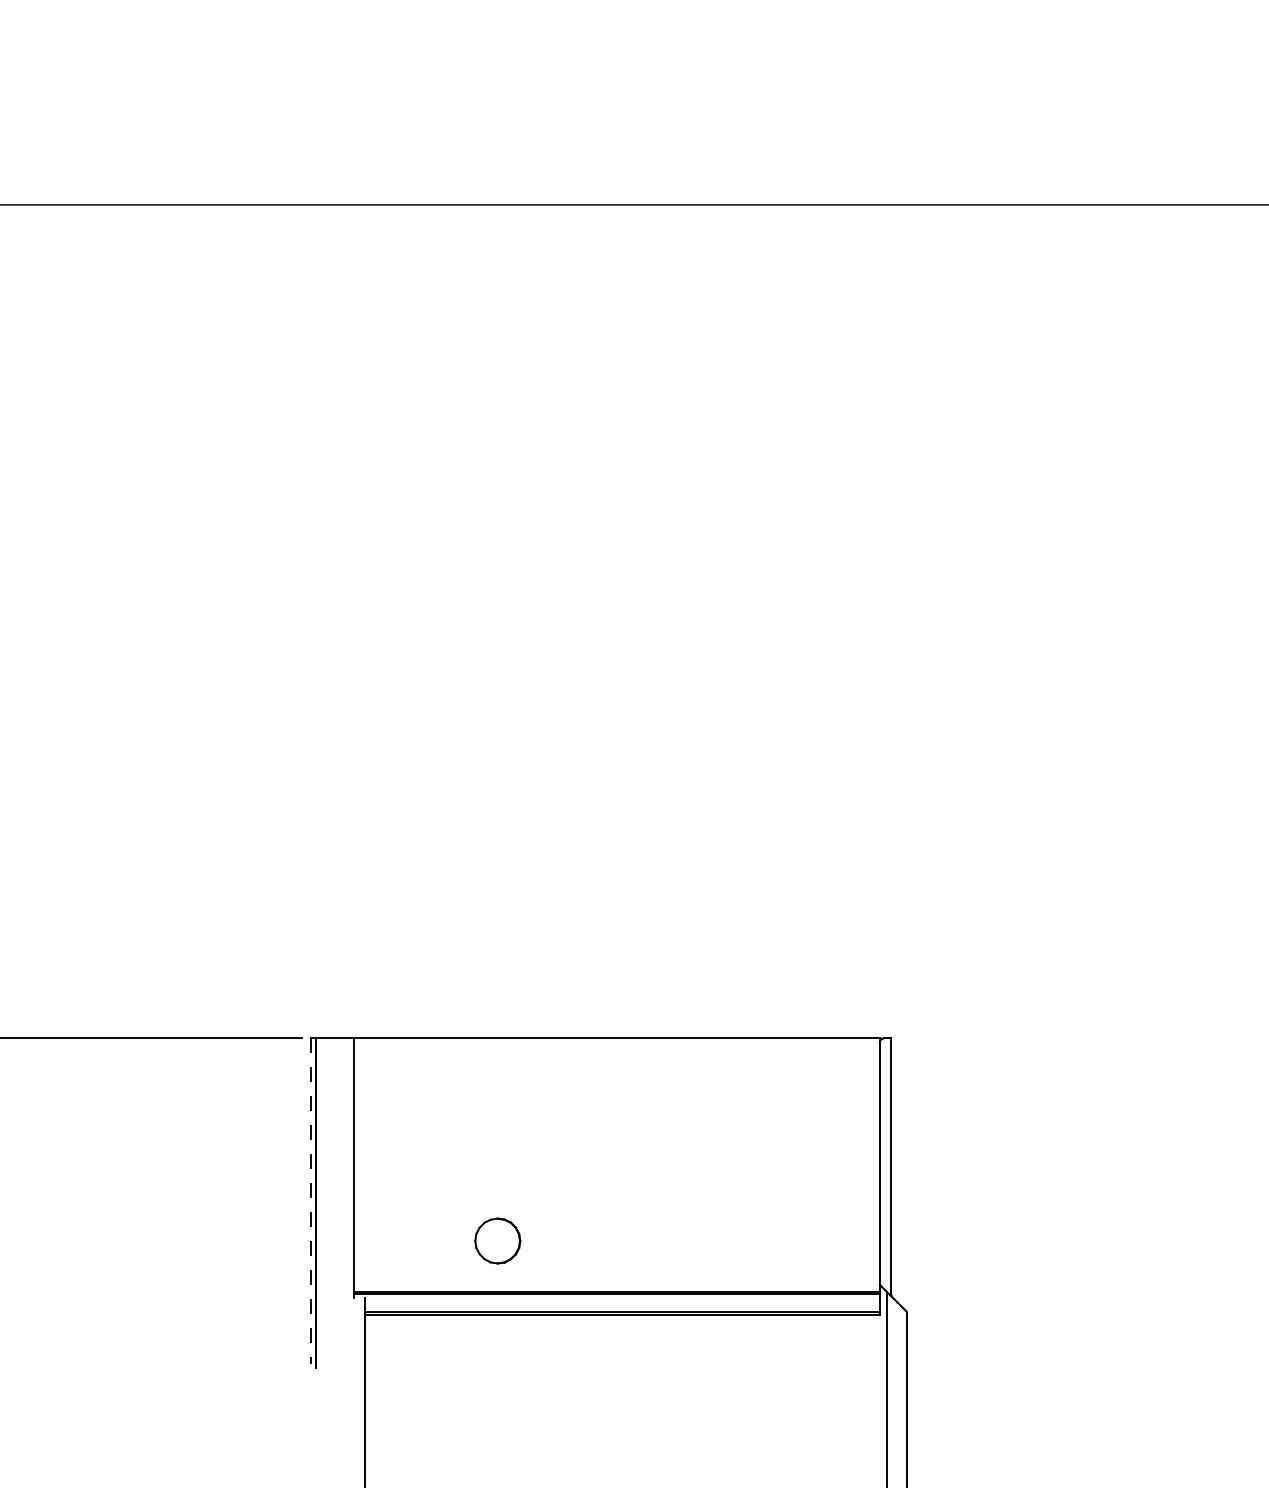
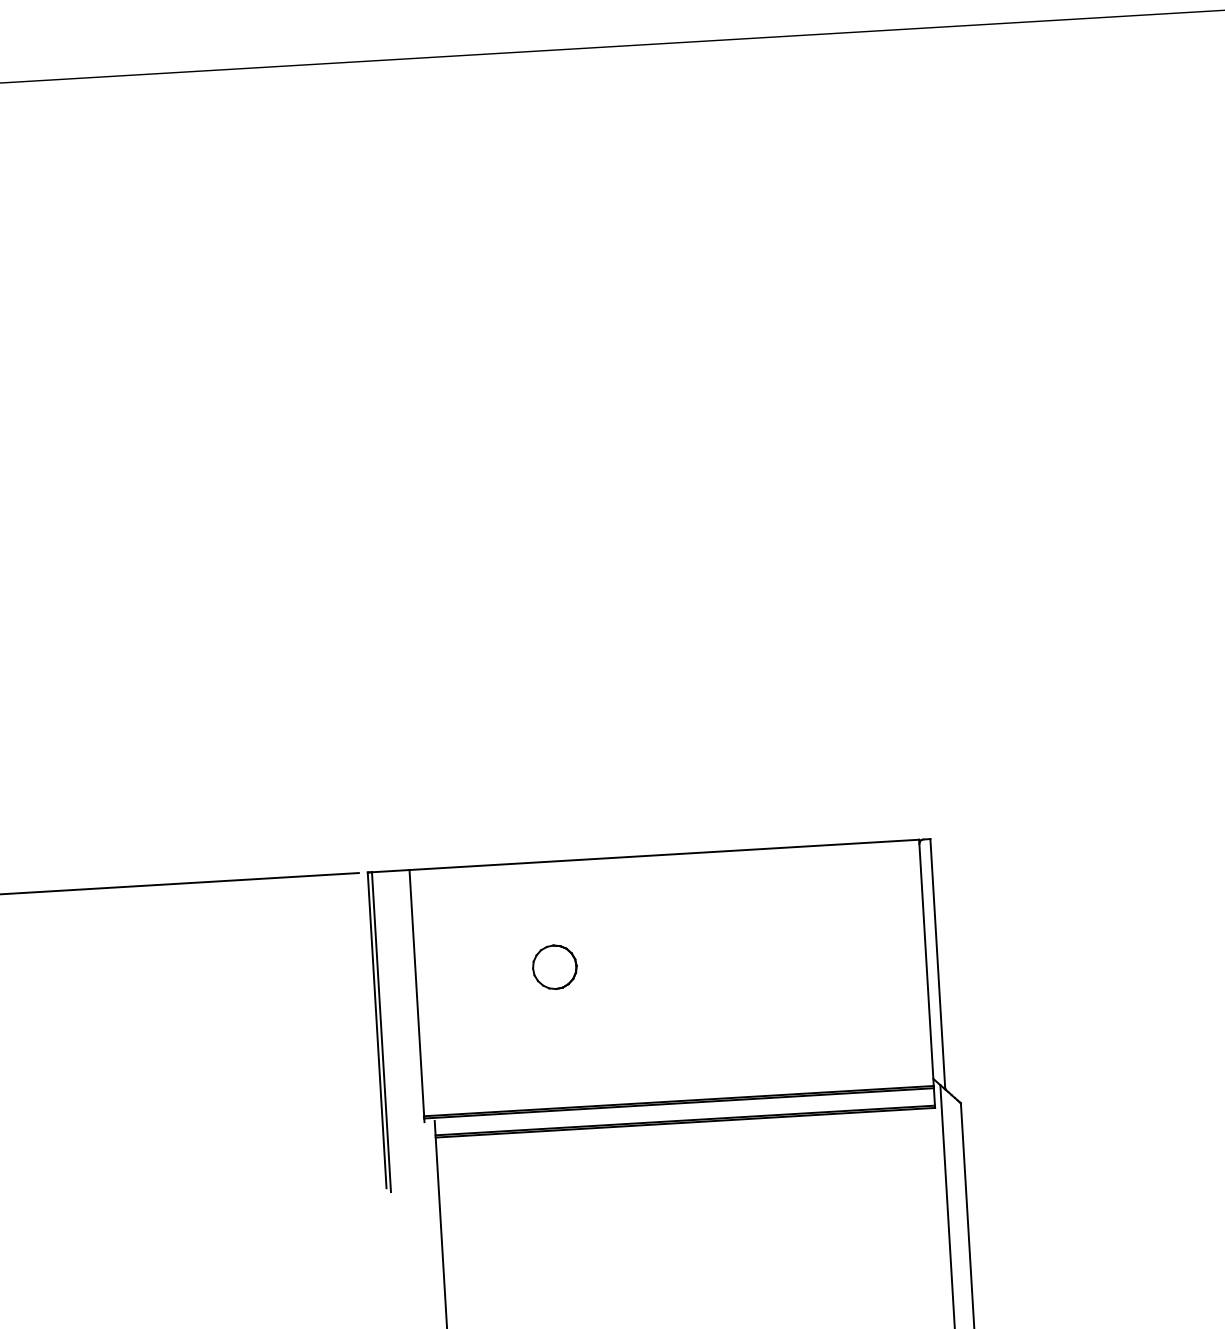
line: (311, 1201) -> (377, 1030), dashed -> solid
part: (497, 1240) -> (554, 966), moved

